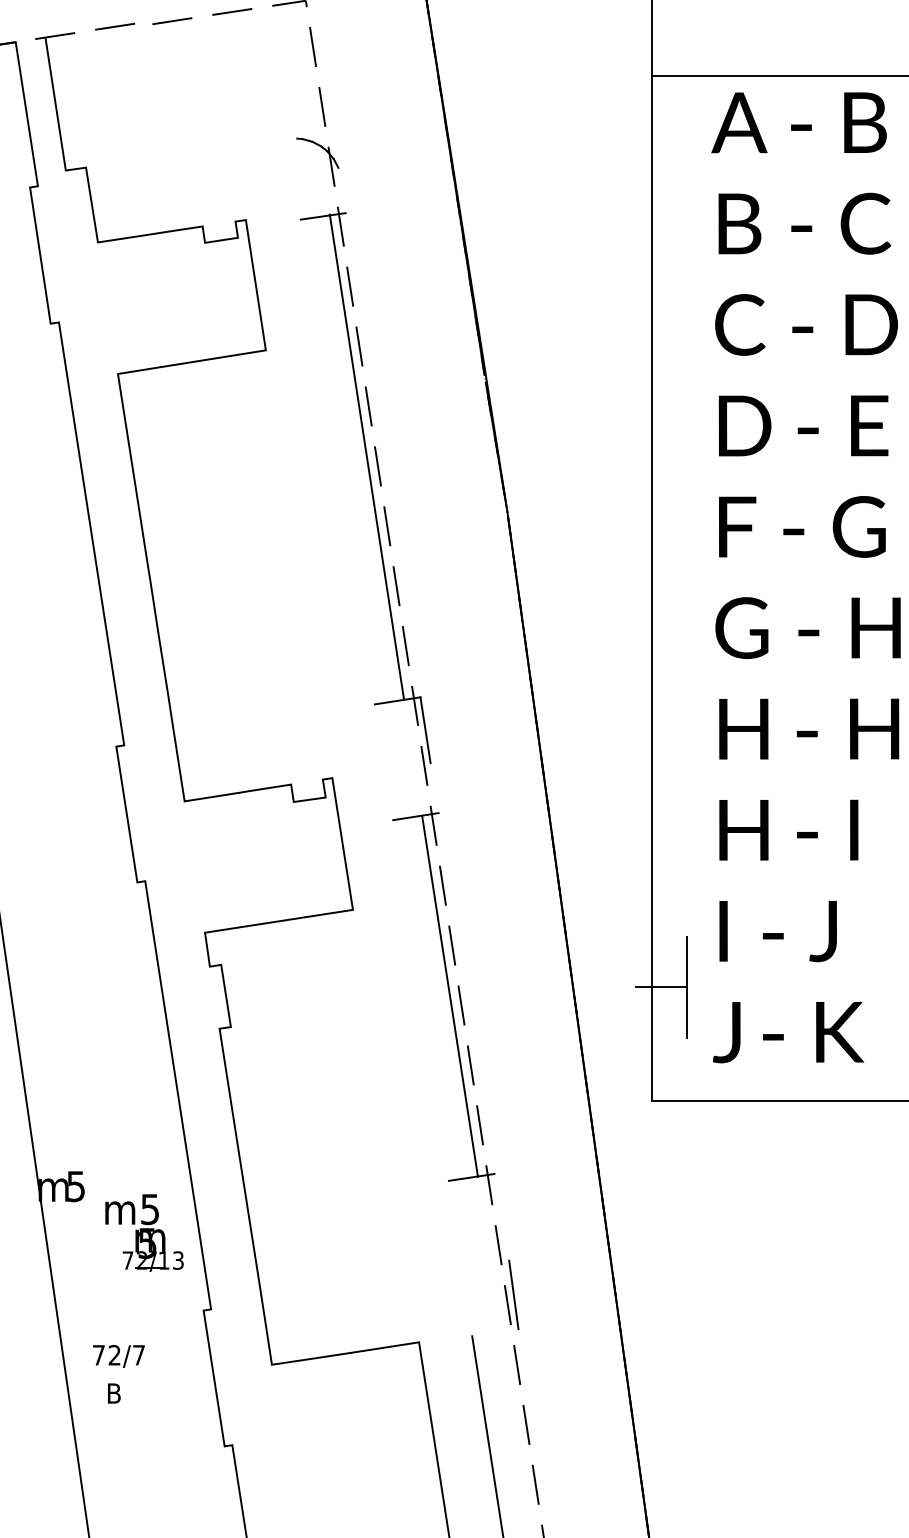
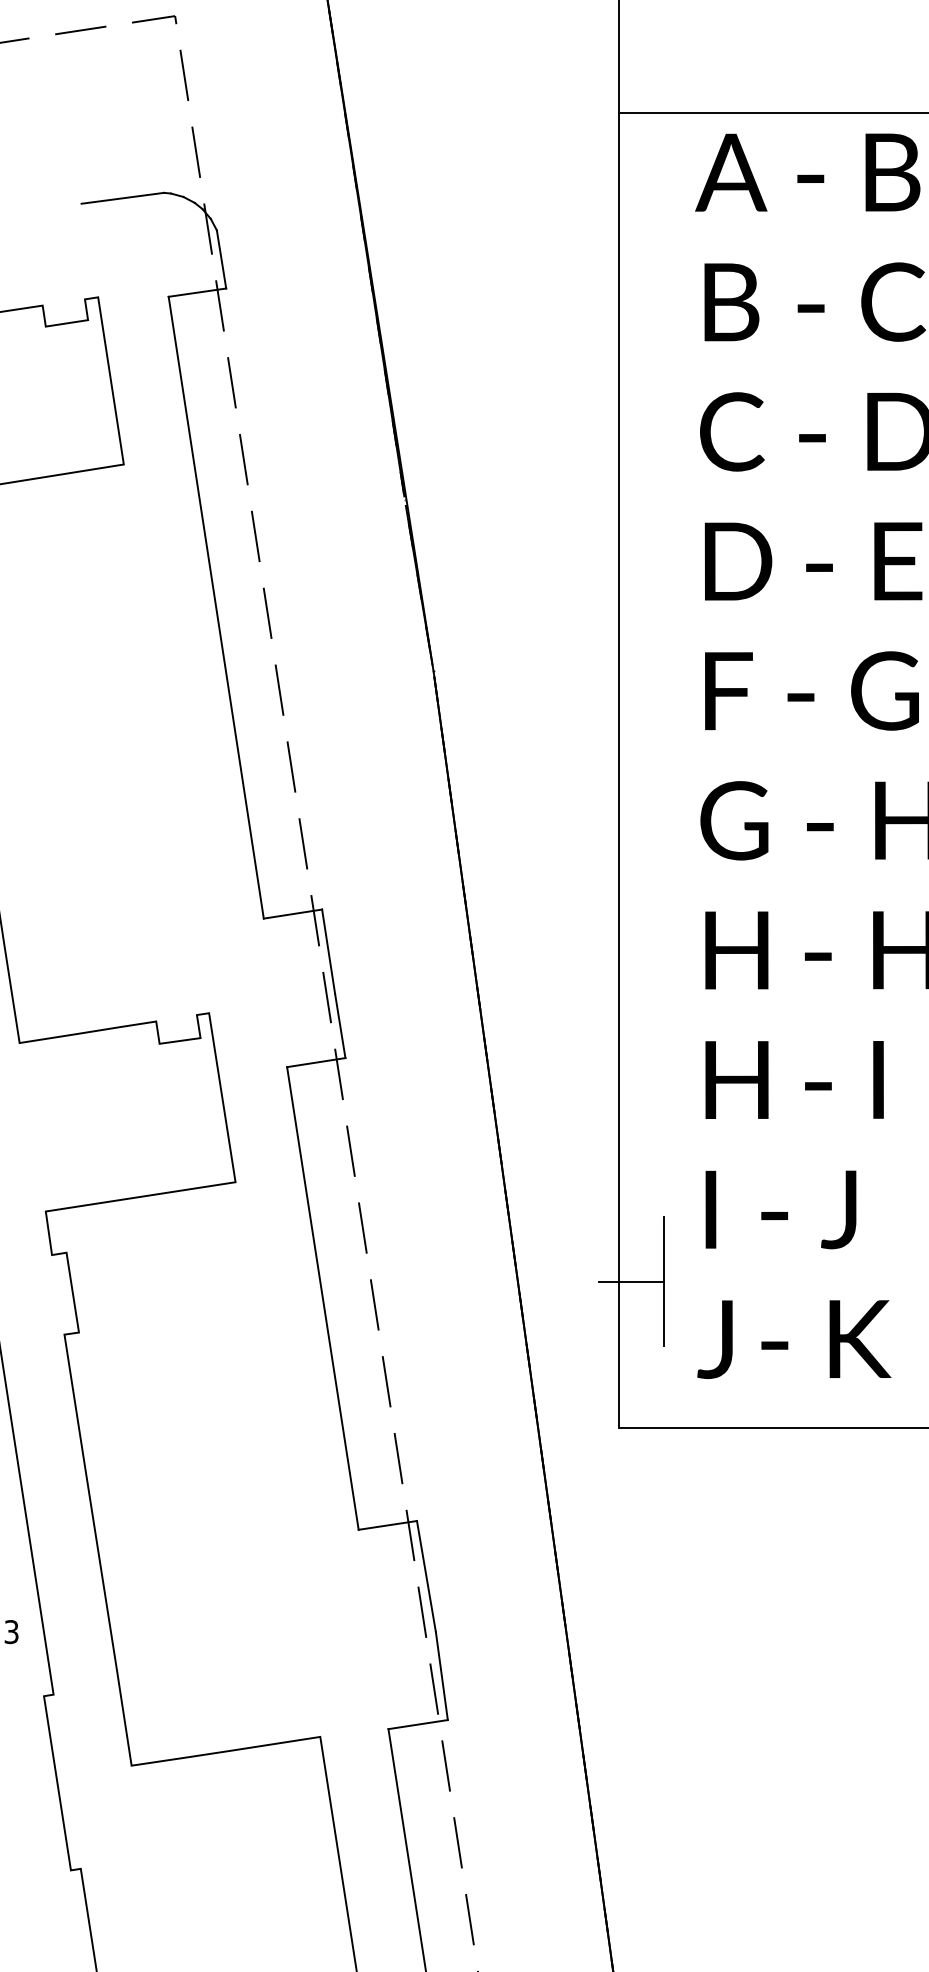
line: (264, 142) -> (122, 197), added
line: (341, 190) -> (220, 259), added
line: (366, 456) -> (215, 607), moved
line: (434, 787) -> (340, 1025), added
line: (449, 996) -> (322, 1298), moved
line: (501, 1217) -> (426, 1576), added
line: (495, 1332) -> (418, 1724), added

